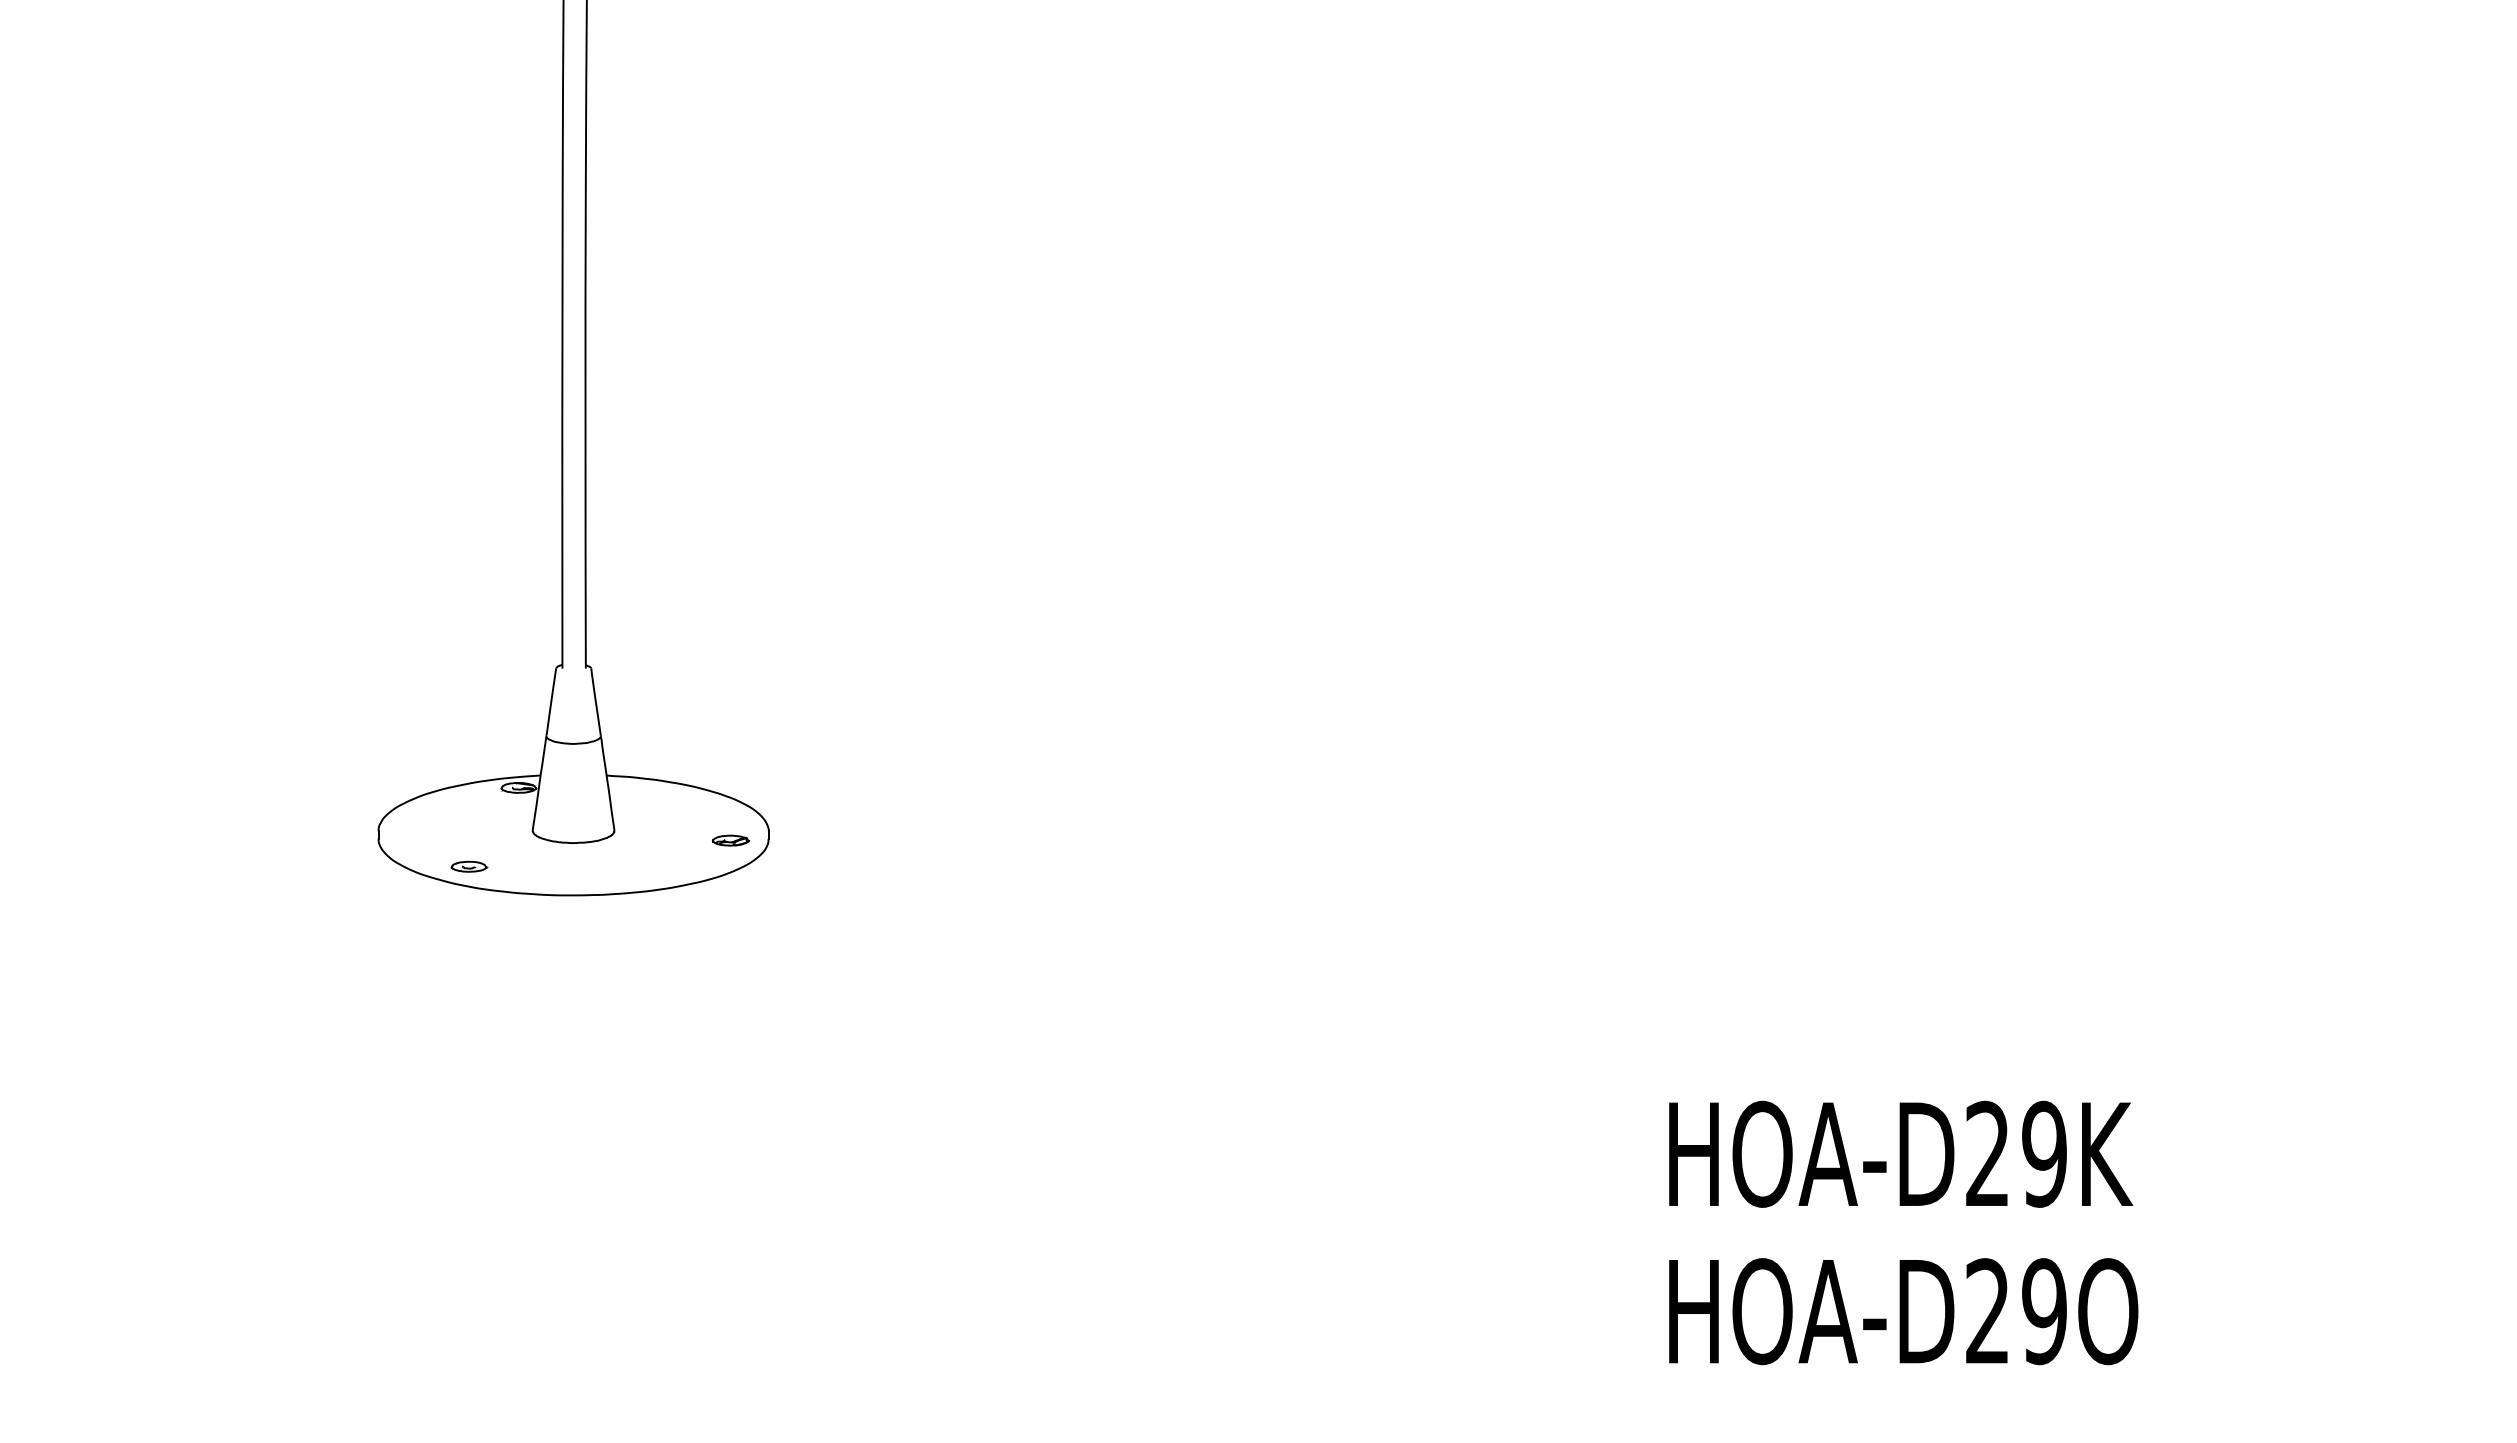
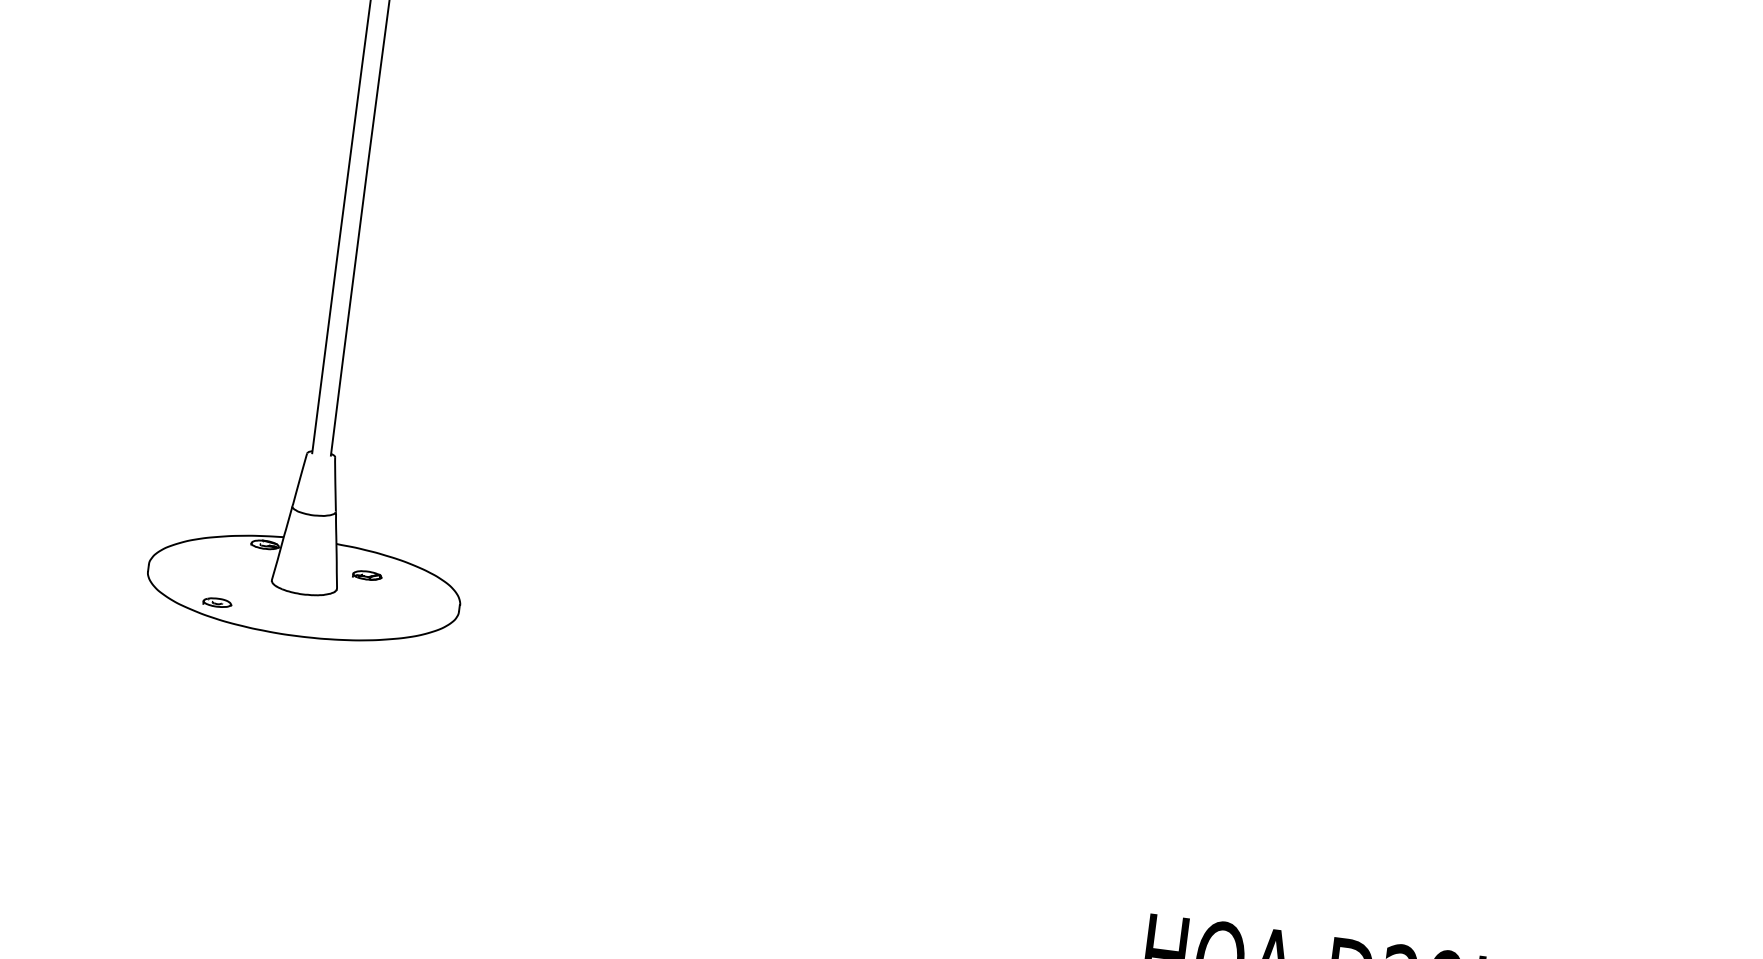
part: (730, 840) -> (367, 575), moved

